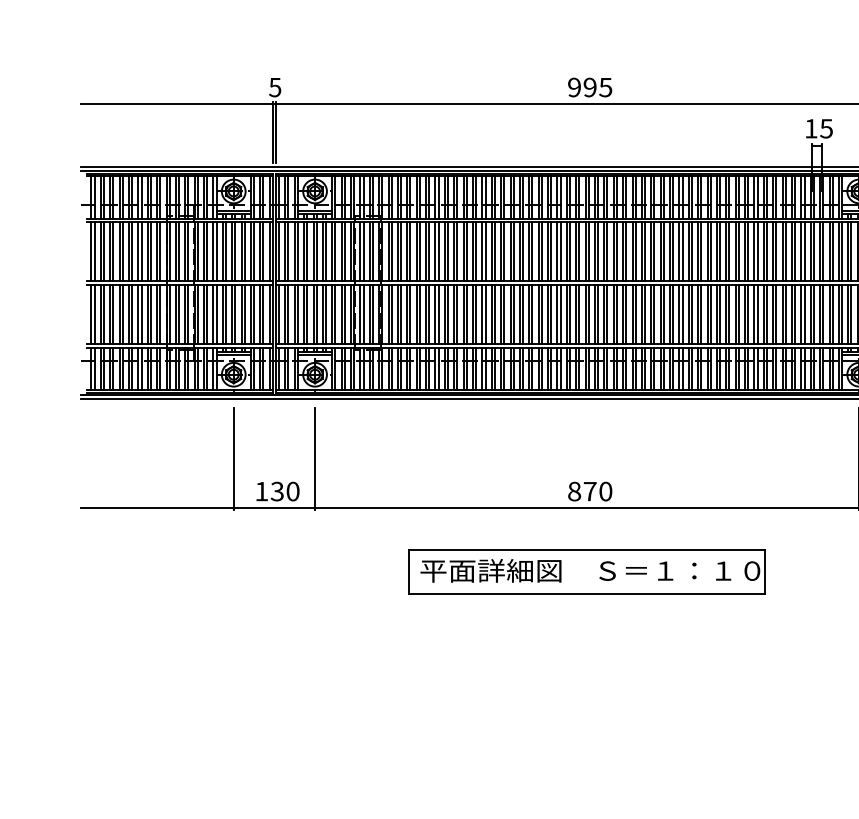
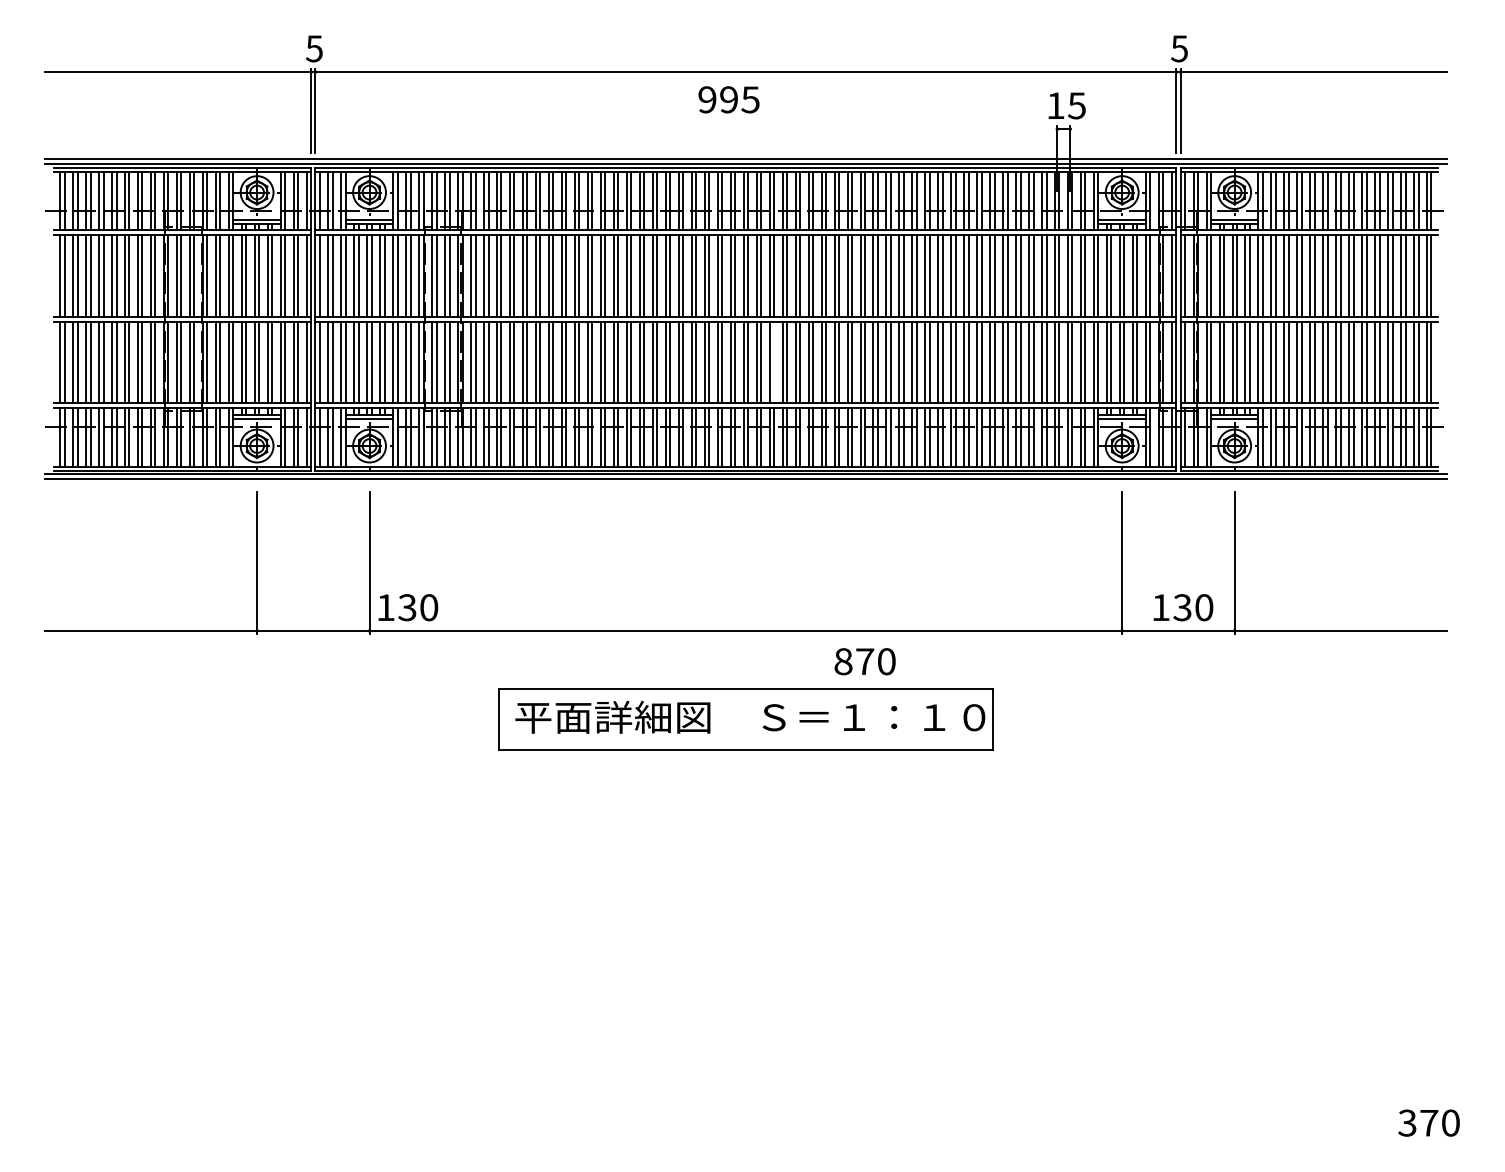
text: (589, 87) -> (728, 99), moved
line: (607, 314) -> (774, 362), removed
text: (278, 491) -> (408, 607), moved
text: (589, 491) -> (864, 661), moved

